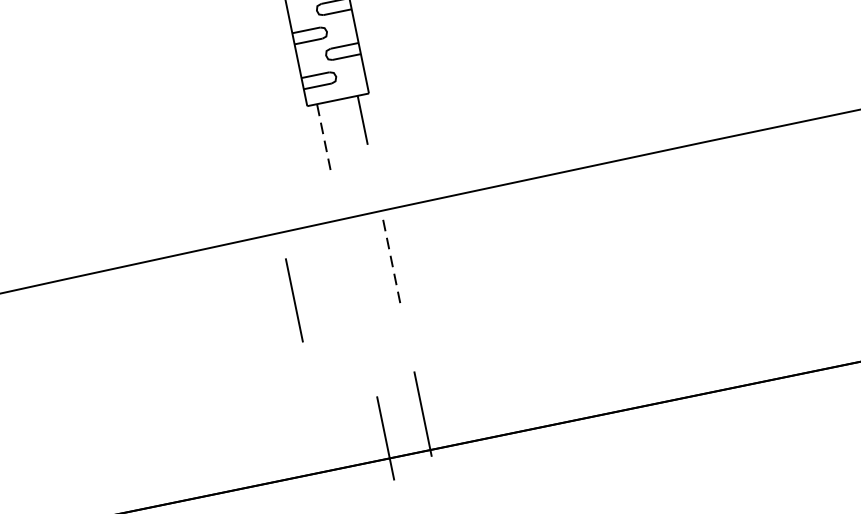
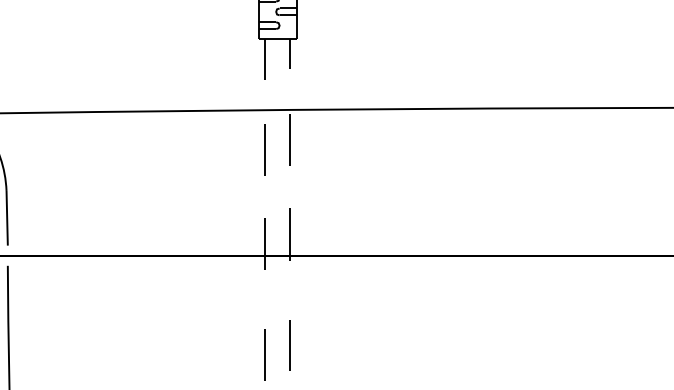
line: (324, 136) -> (265, 59), dashed -> solid
line: (390, 259) -> (289, 139), dashed -> solid
line: (293, 299) -> (264, 149), moved

